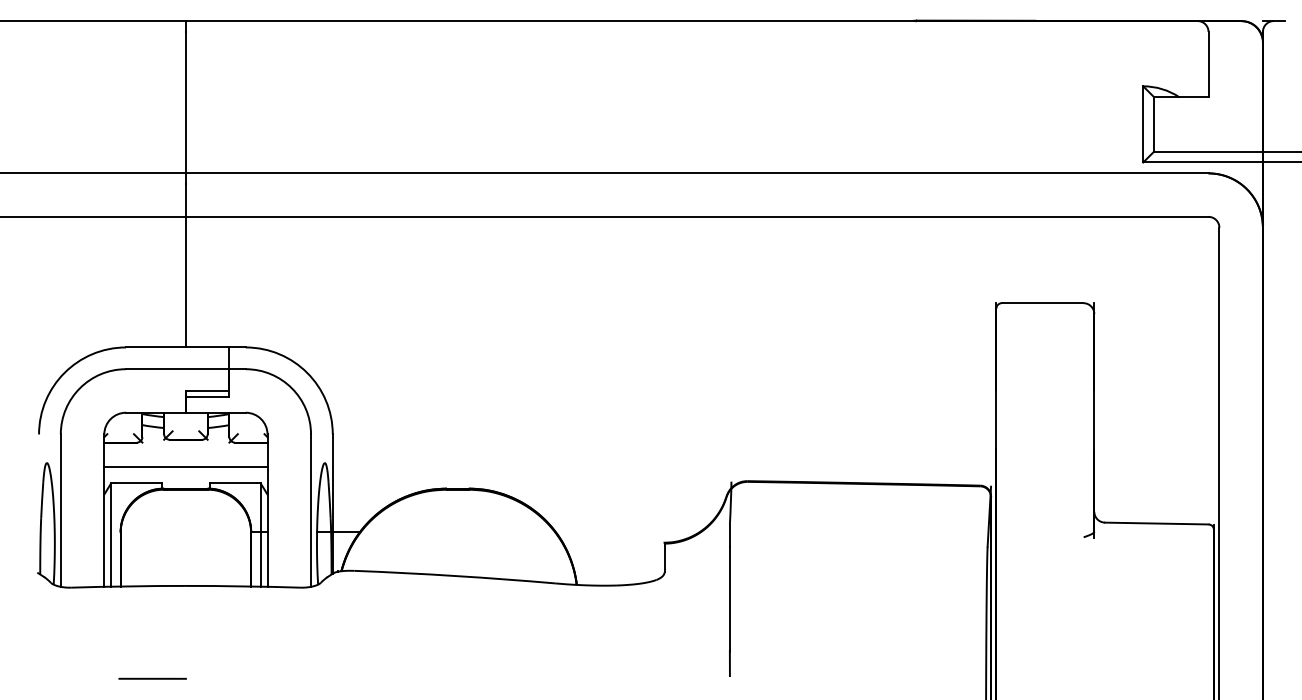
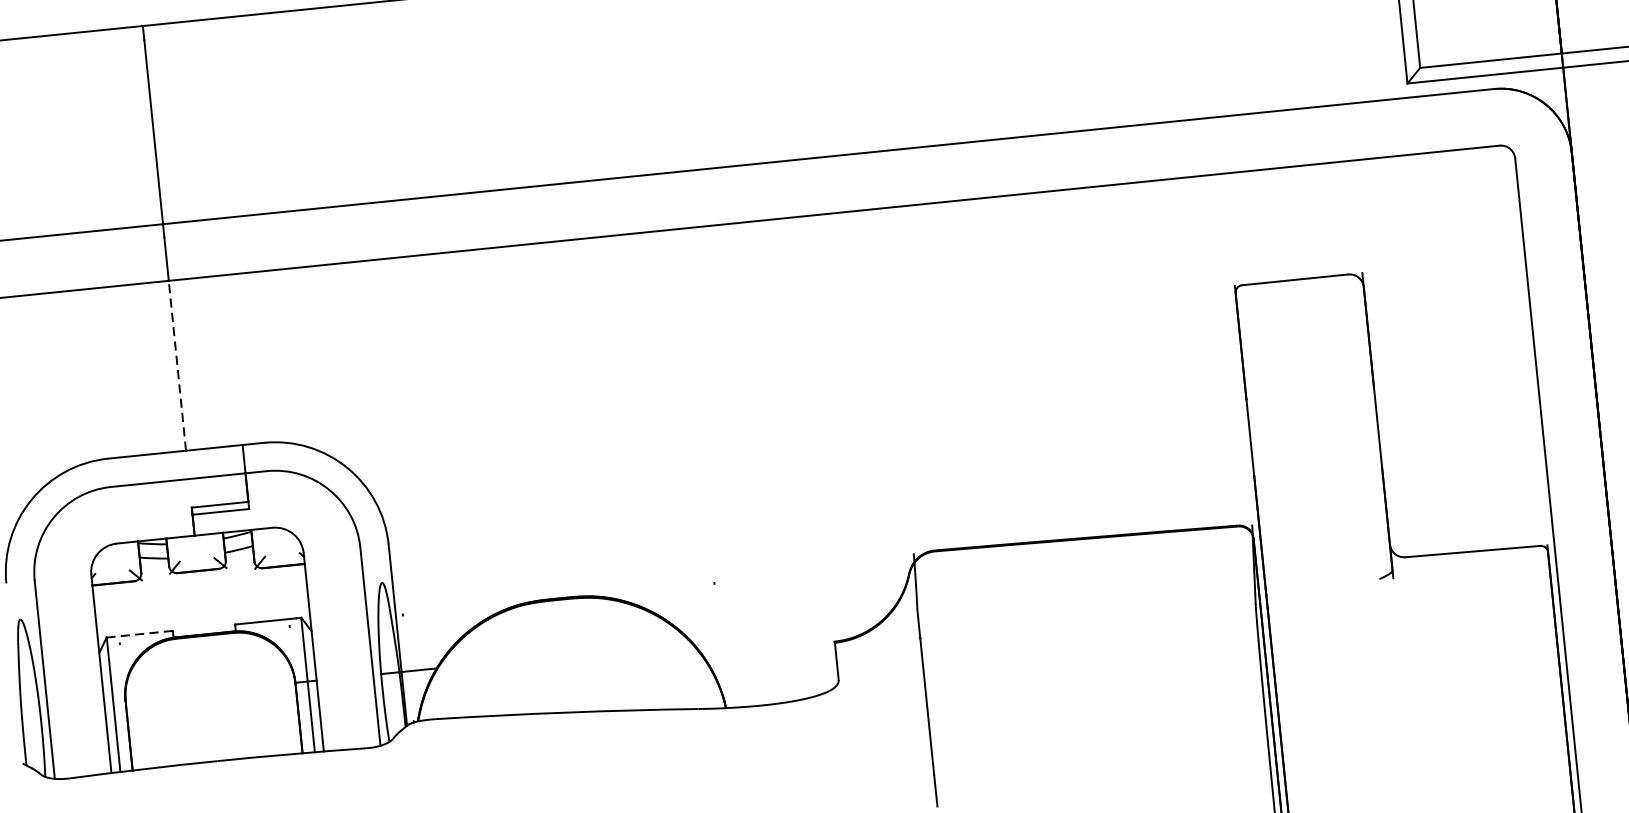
line: (185, 281) -> (176, 364), solid -> dashed
line: (185, 467) -> (201, 607), removed
line: (138, 483) -> (142, 634), solid -> dashed

